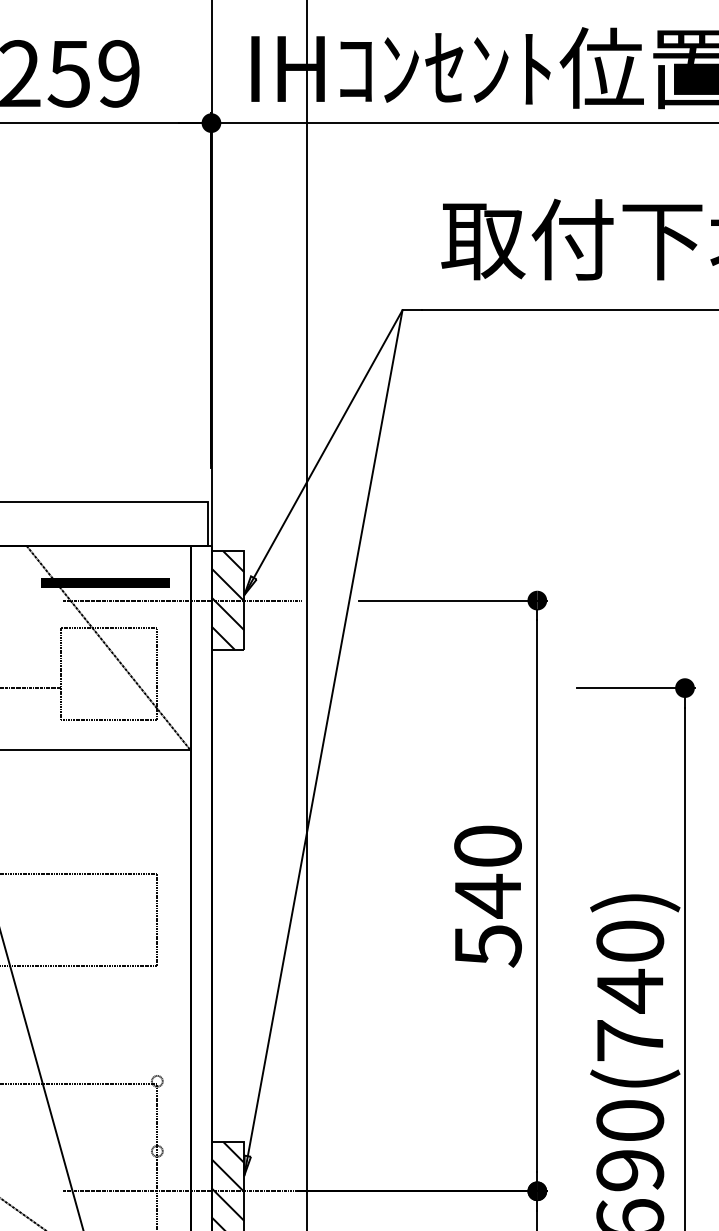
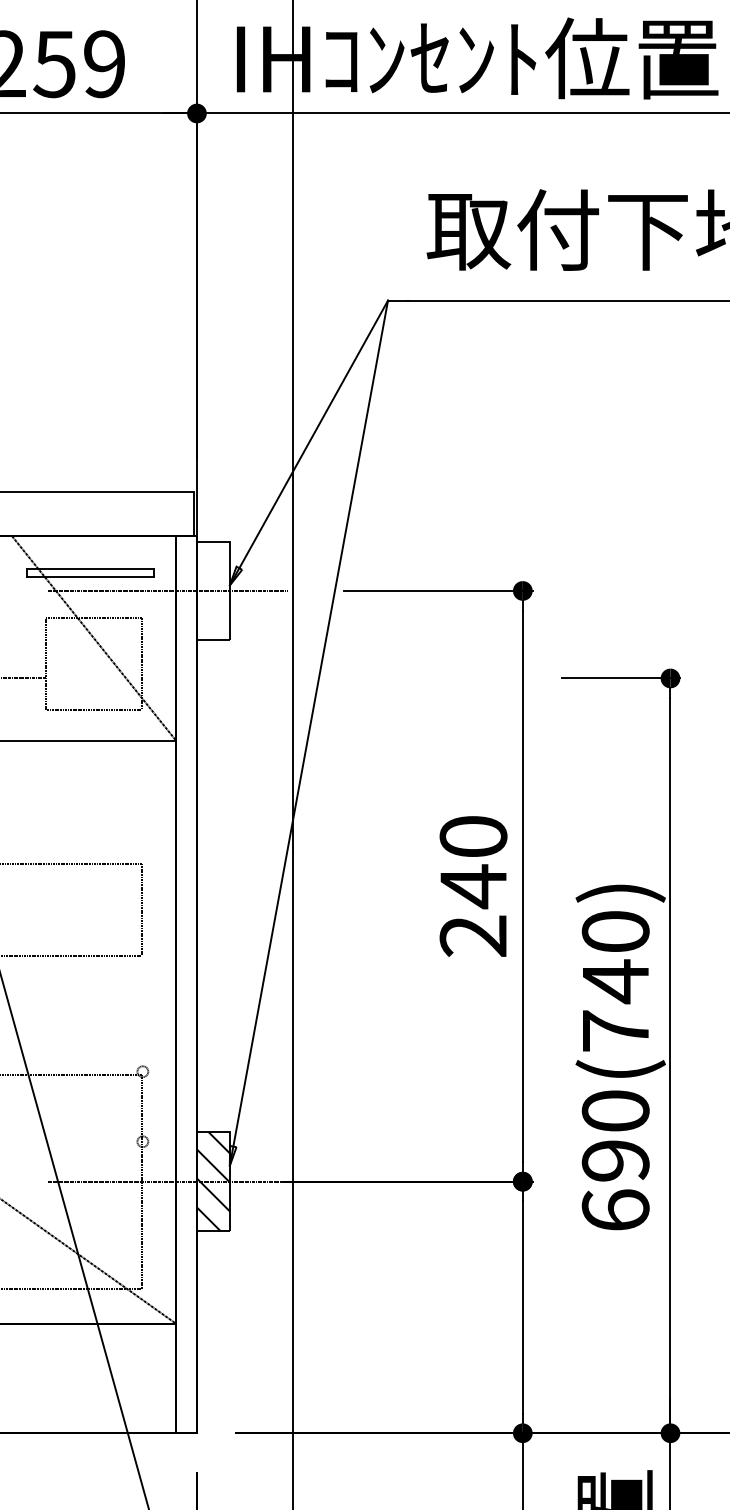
hatch: (105, 583) -> (90, 573), removed
hatch: (227, 600) -> (212, 590), removed
text: (488, 946) -> (473, 936), 540 -> 240

